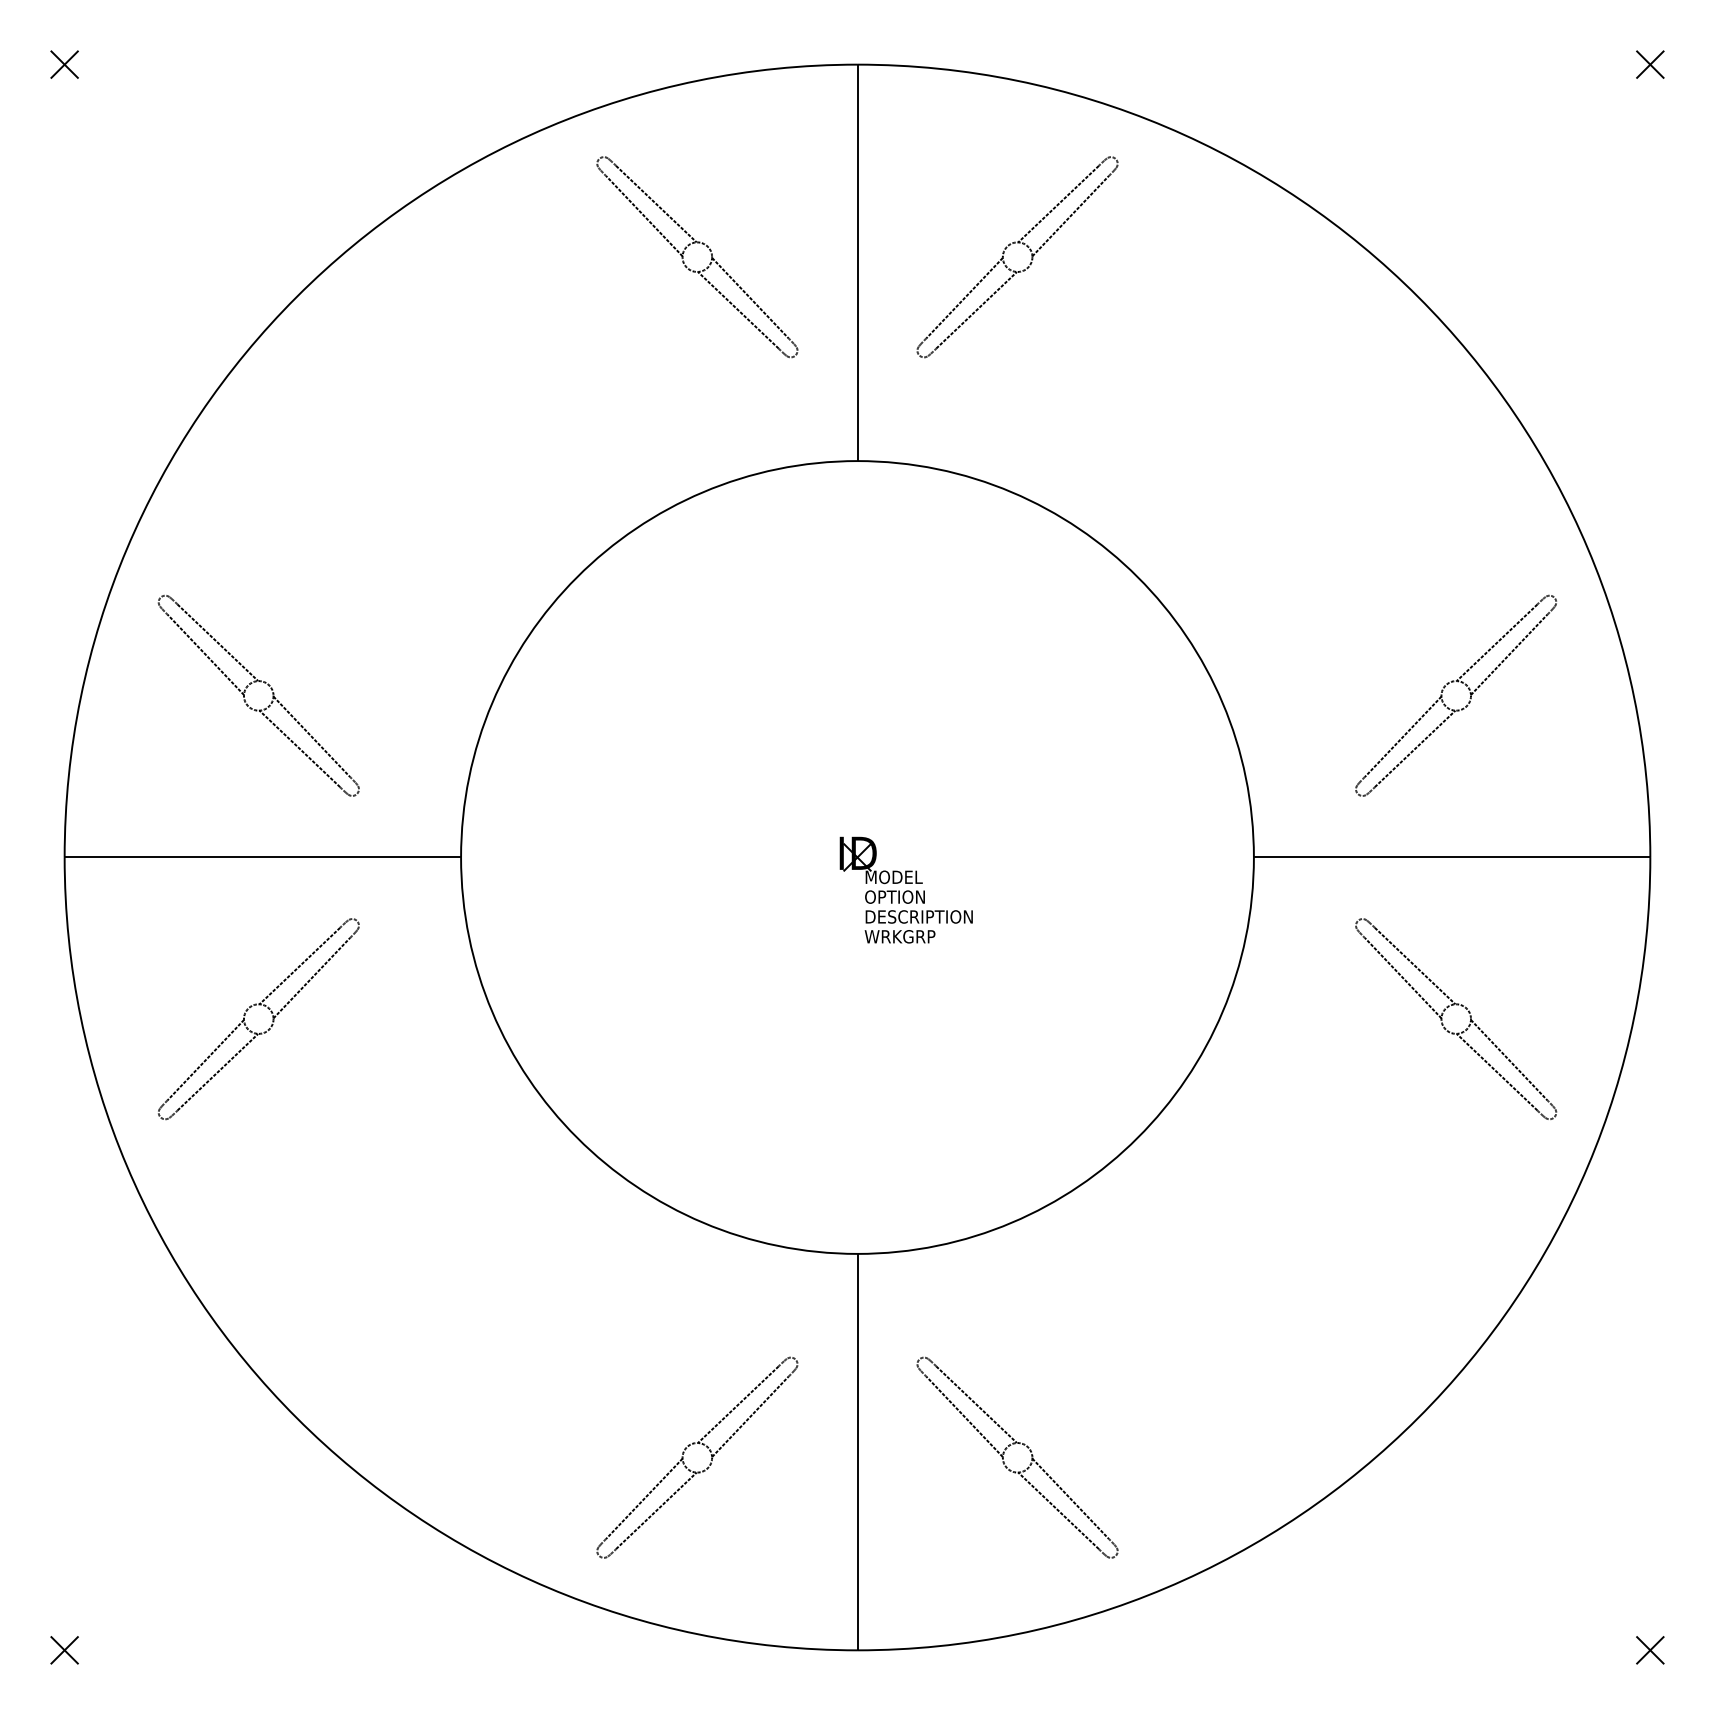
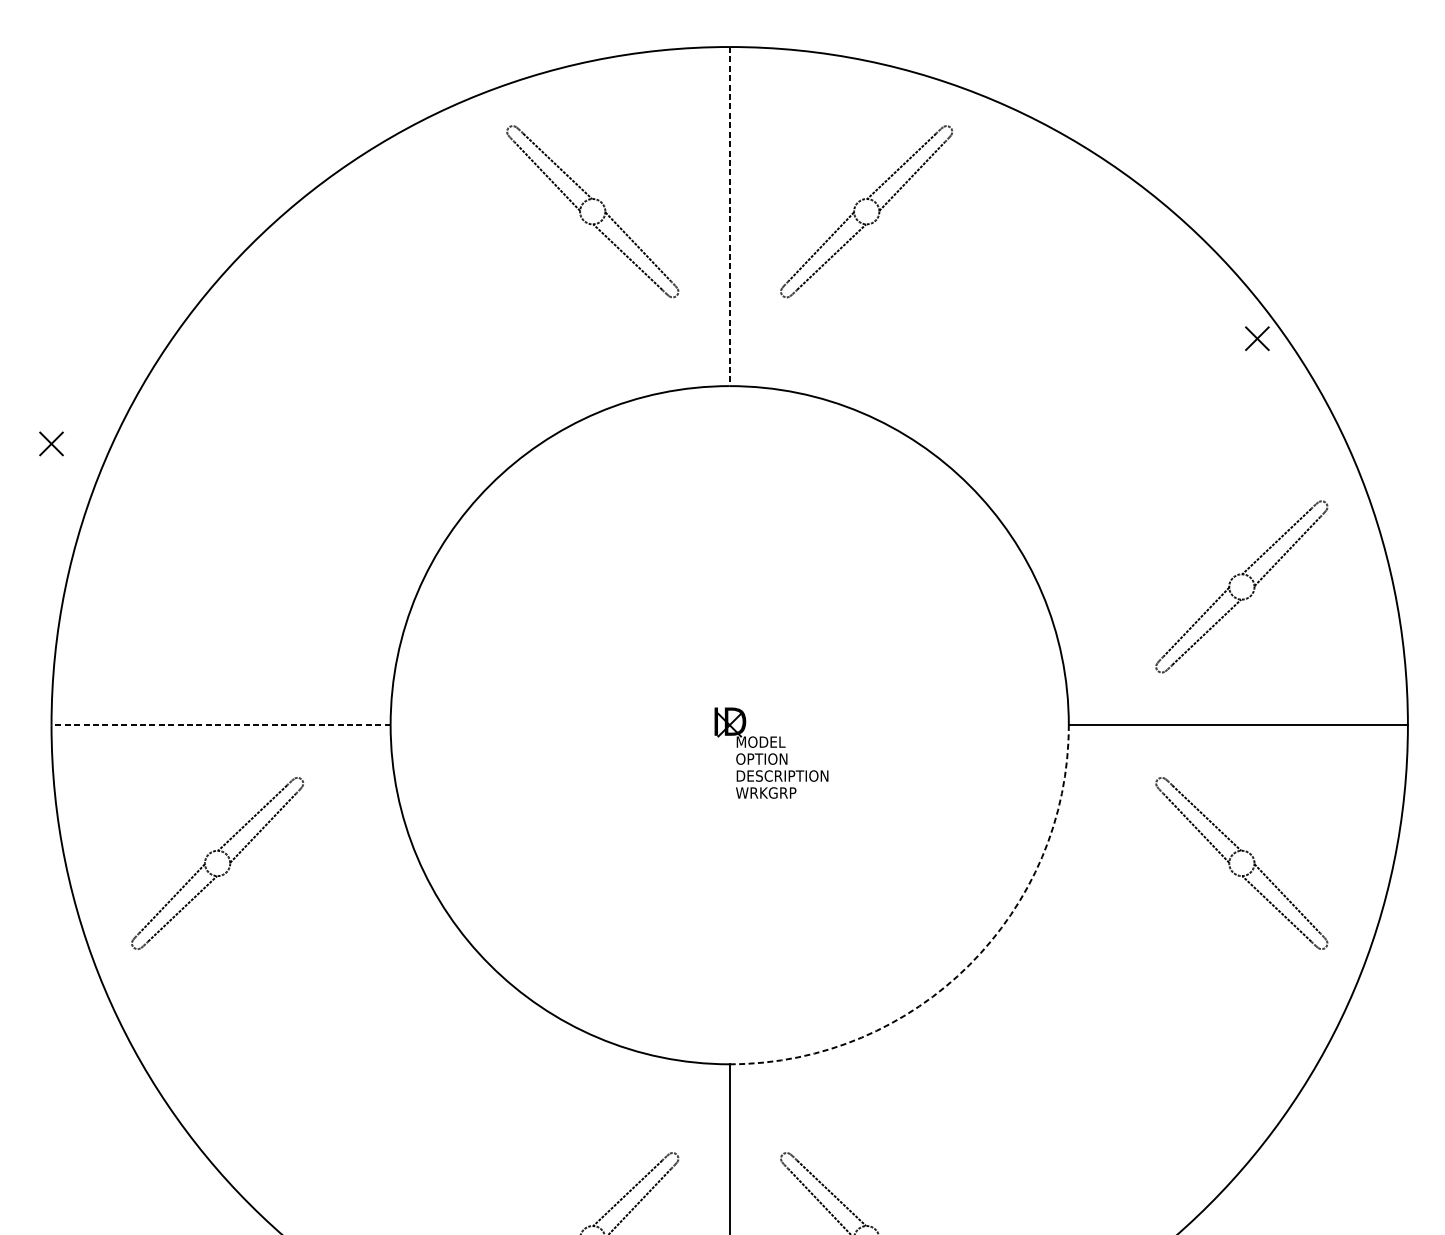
part: (64, 64) -> (51, 443), moved
part: (1650, 64) -> (1257, 338), moved
line: (857, 263) -> (729, 217), solid -> dashed
part: (251, 684) -> (211, 577), removed
line: (262, 857) -> (220, 725), solid -> dashed
arc: (1137, 1137) -> (969, 964), solid -> dashed

